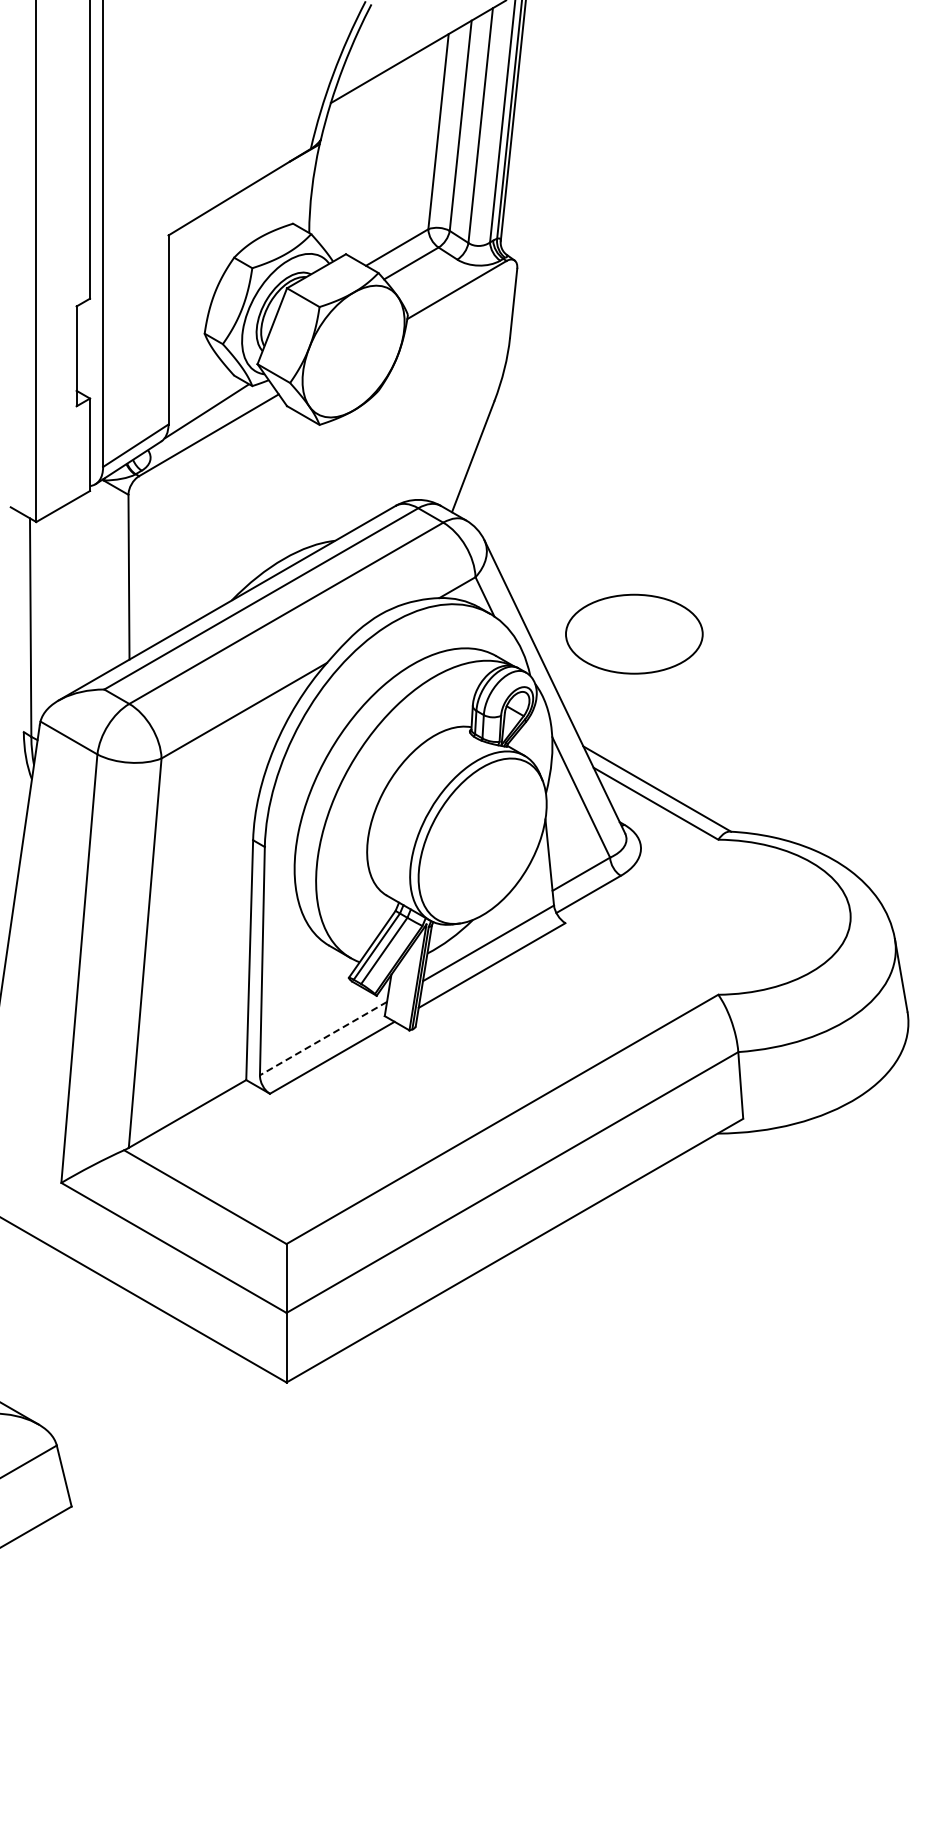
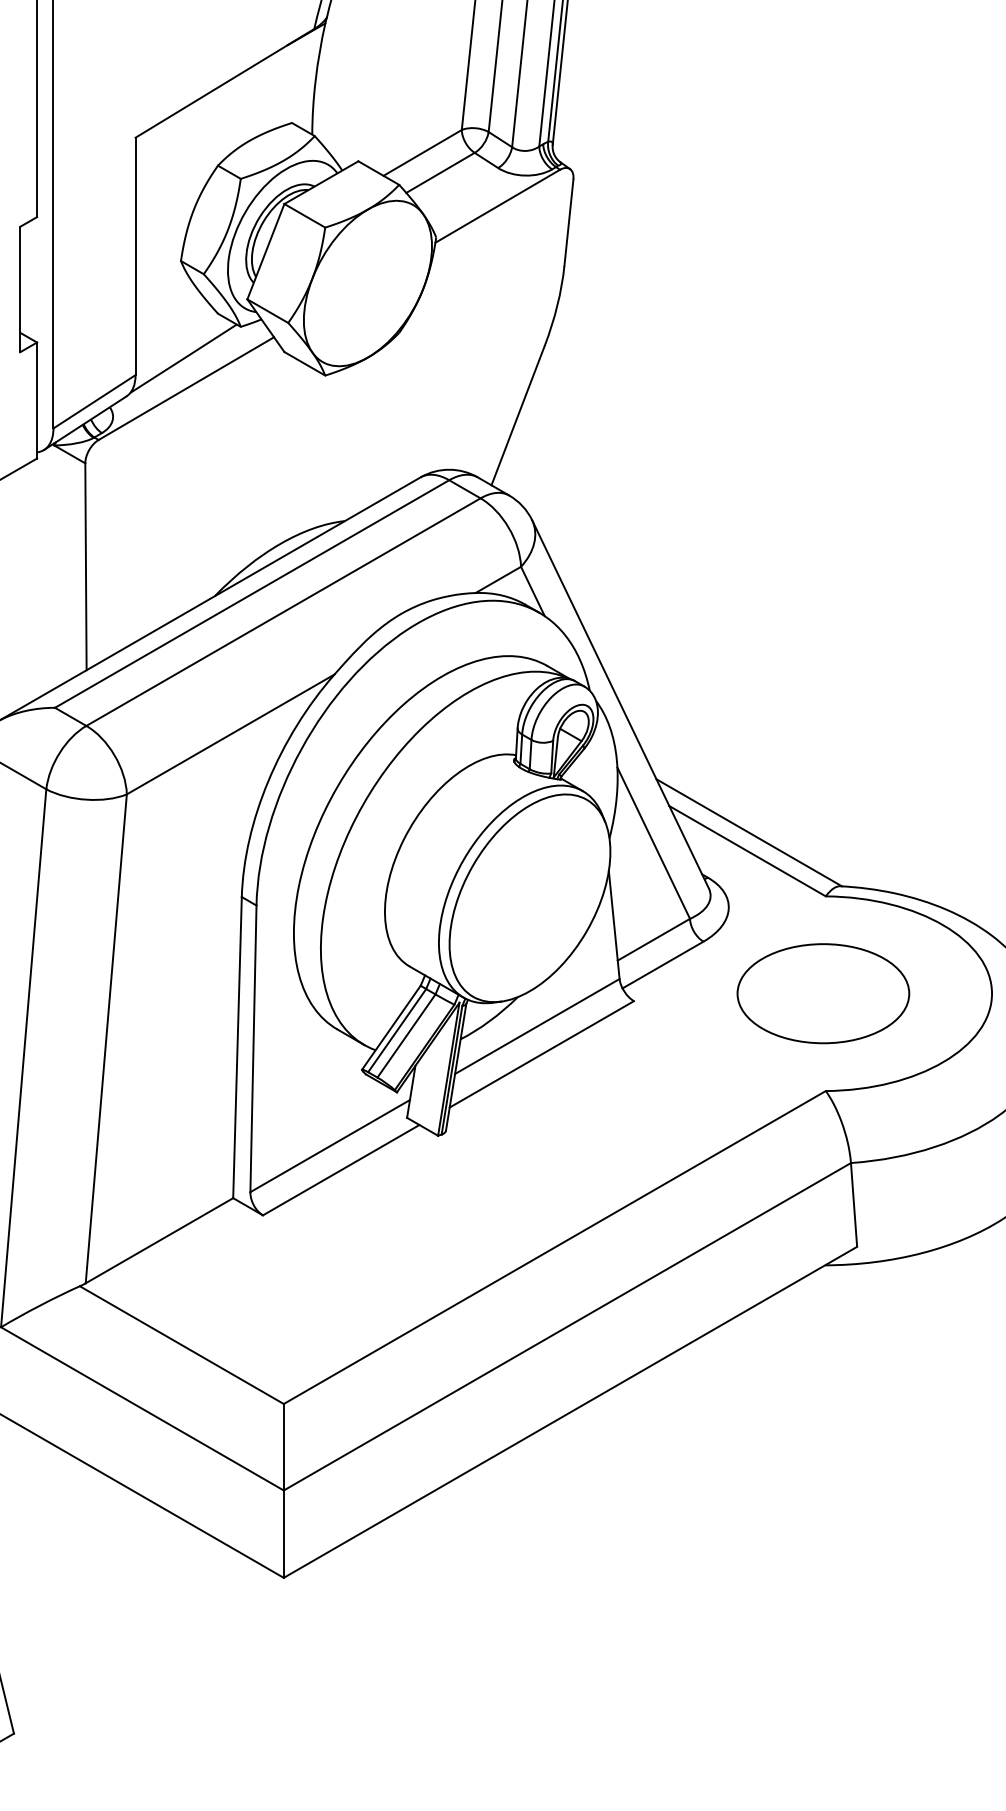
part: (634, 633) -> (823, 992), moved
line: (323, 1038) -> (330, 1145), dashed -> solid

